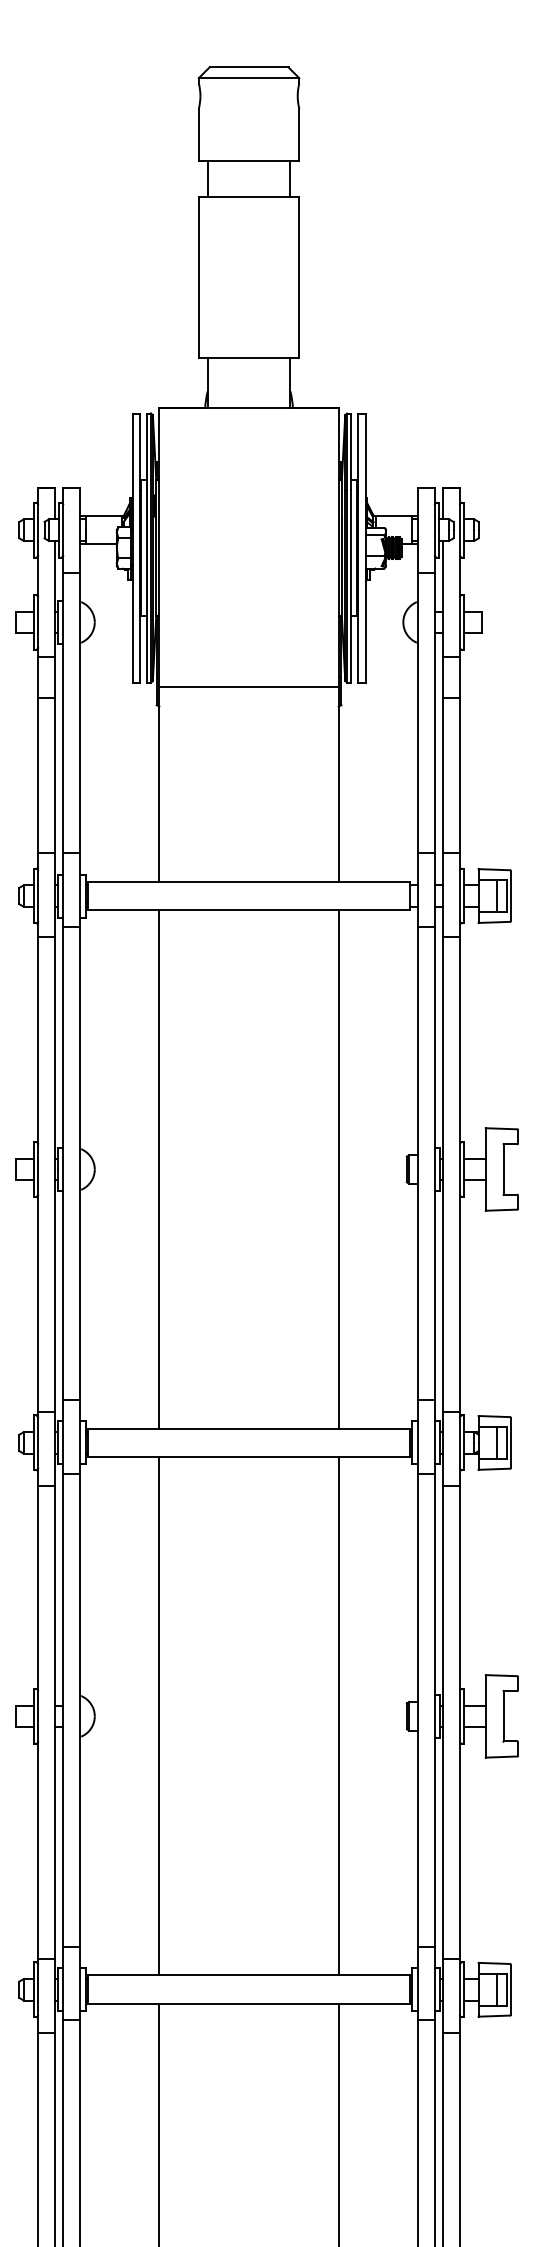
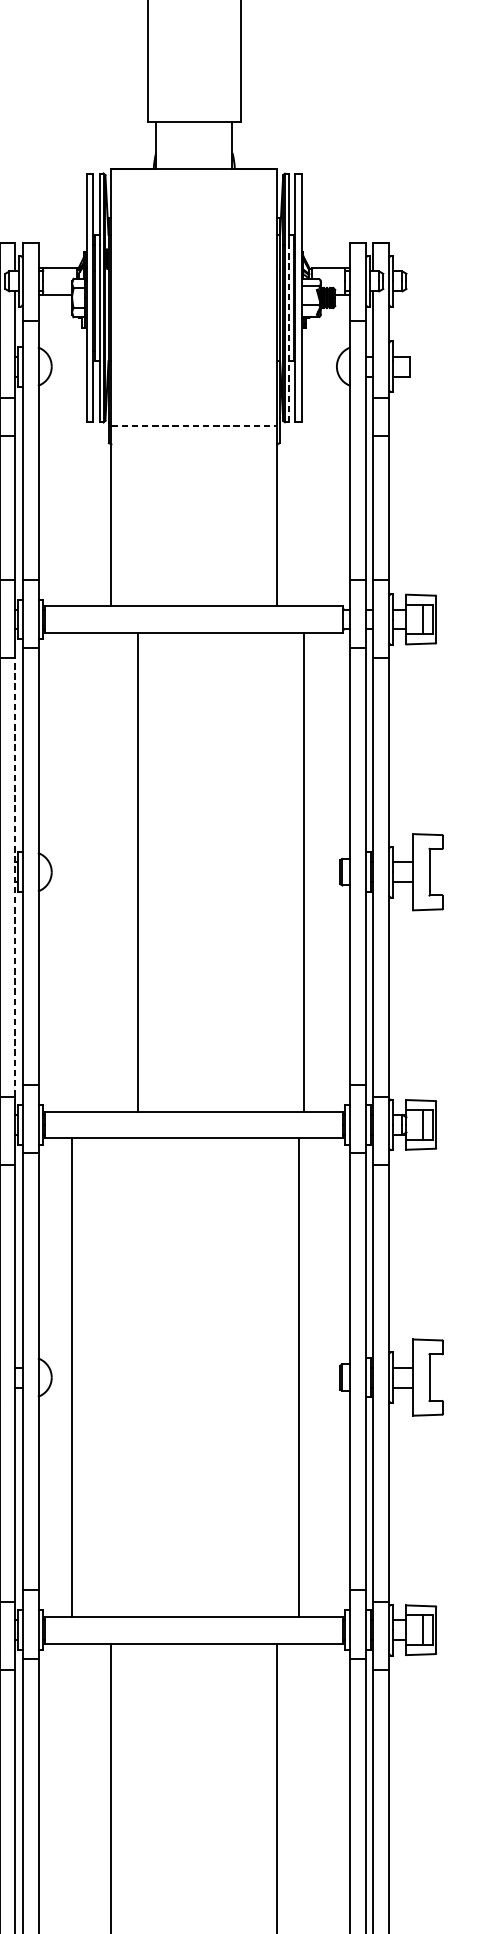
line: (351, 585) -> (288, 332), solid -> dashed
line: (249, 686) -> (194, 425), solid -> dashed
line: (159, 1169) -> (138, 872), moved
line: (338, 1169) -> (303, 872), moved
line: (55, 1174) -> (15, 876), solid -> dashed
line: (159, 1716) -> (71, 1377), moved
line: (338, 1716) -> (299, 1377), moved

